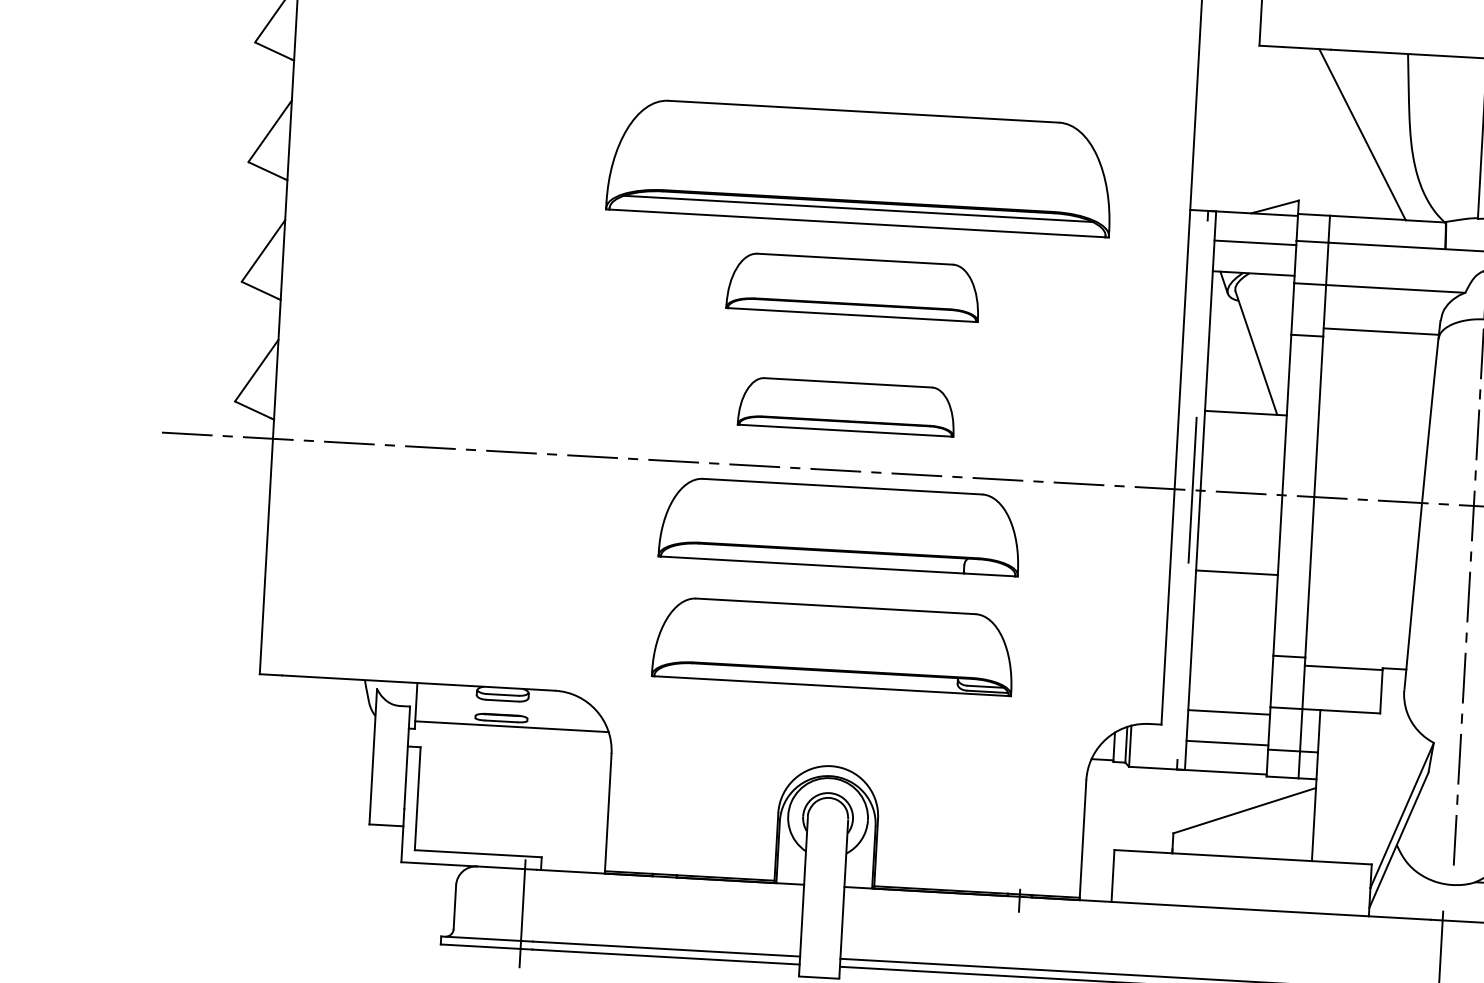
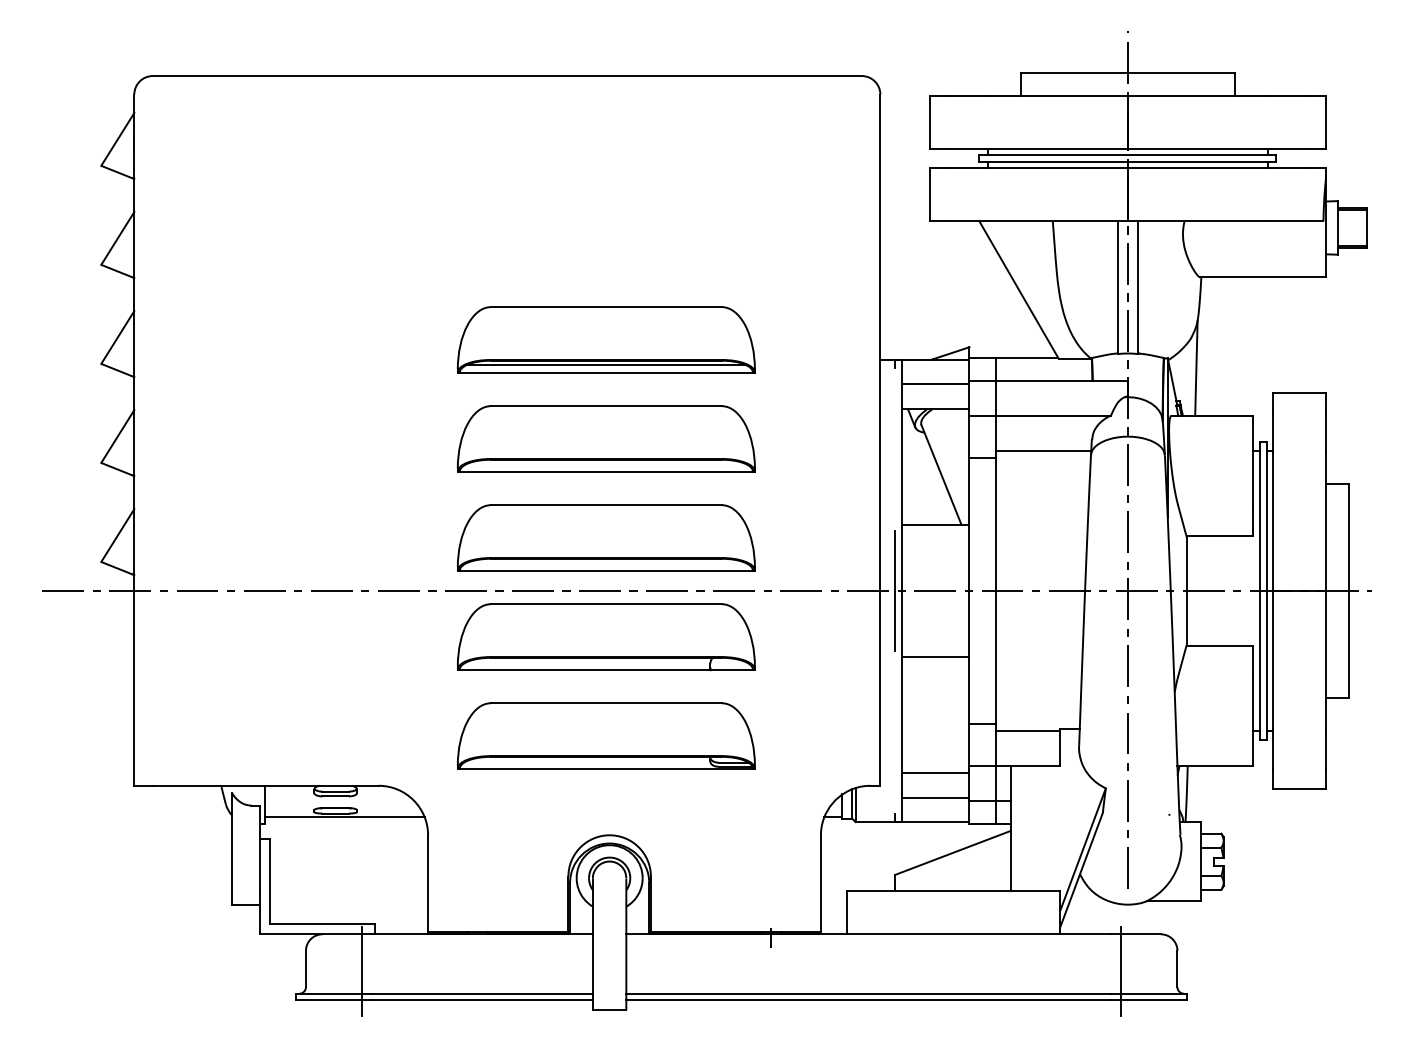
part: (859, 166) -> (605, 339), size x0.71
part: (852, 286) -> (605, 438), size x1.43
part: (846, 405) -> (605, 537), size x1.67

